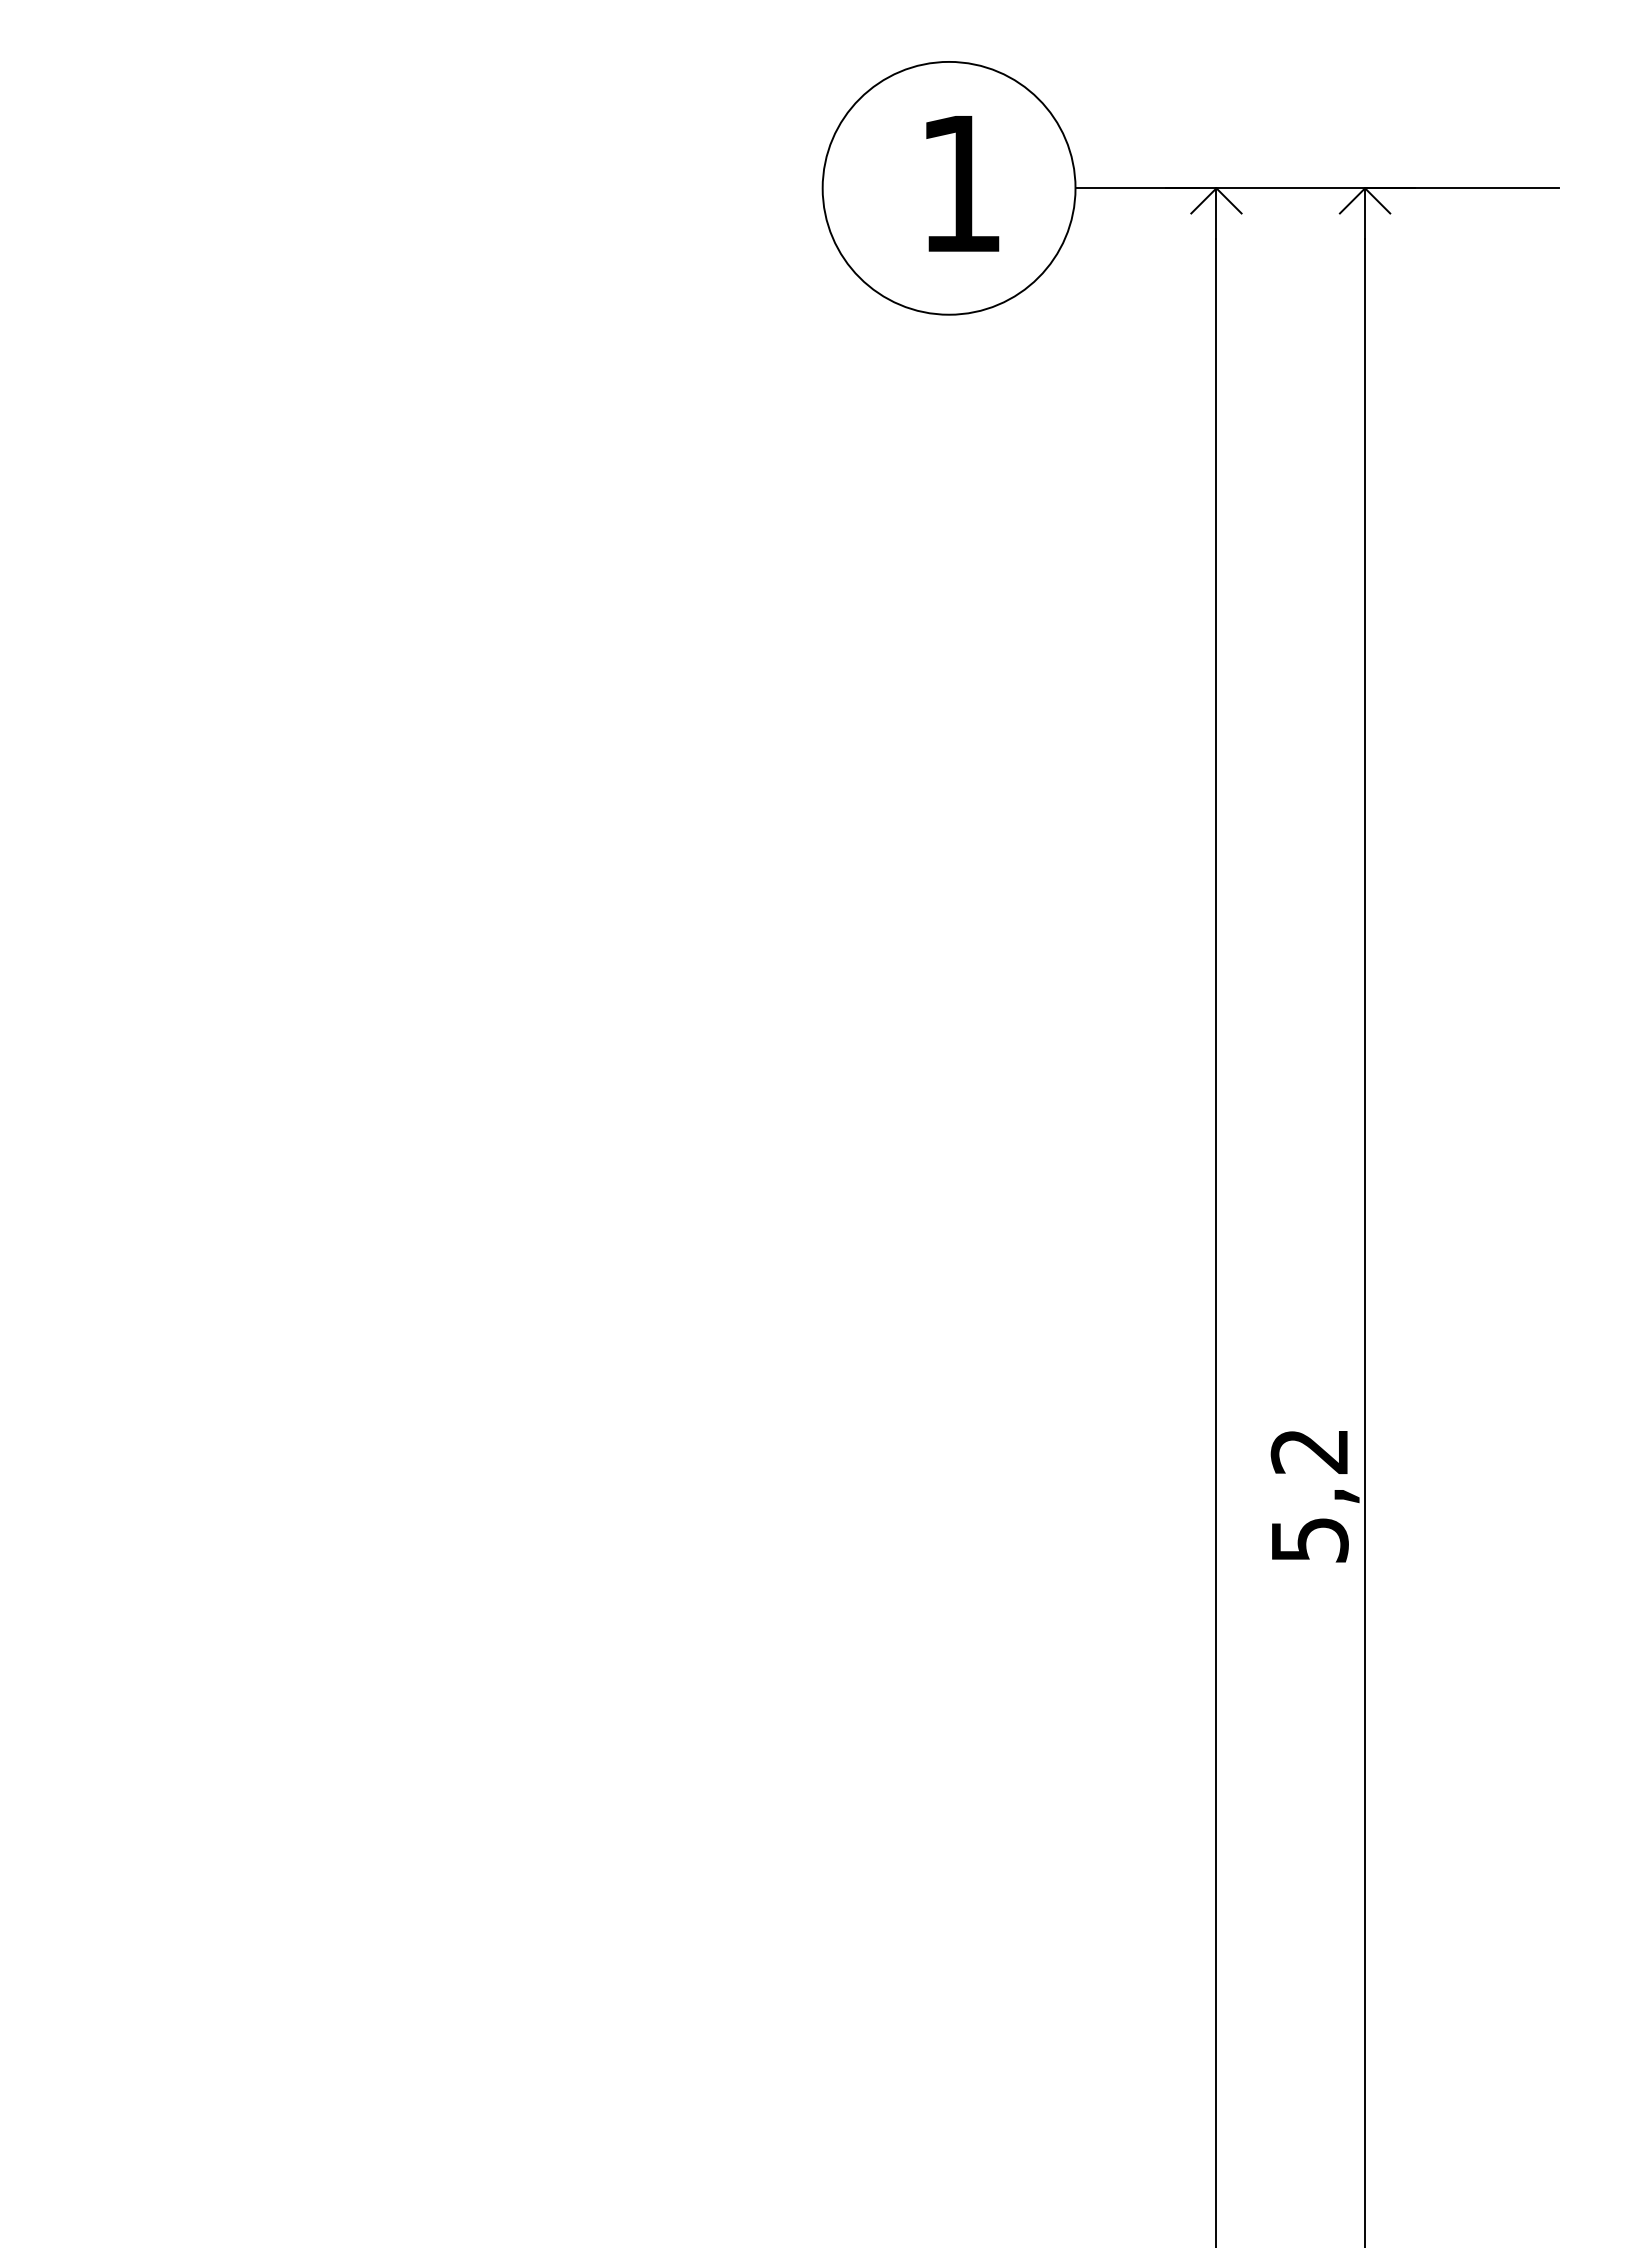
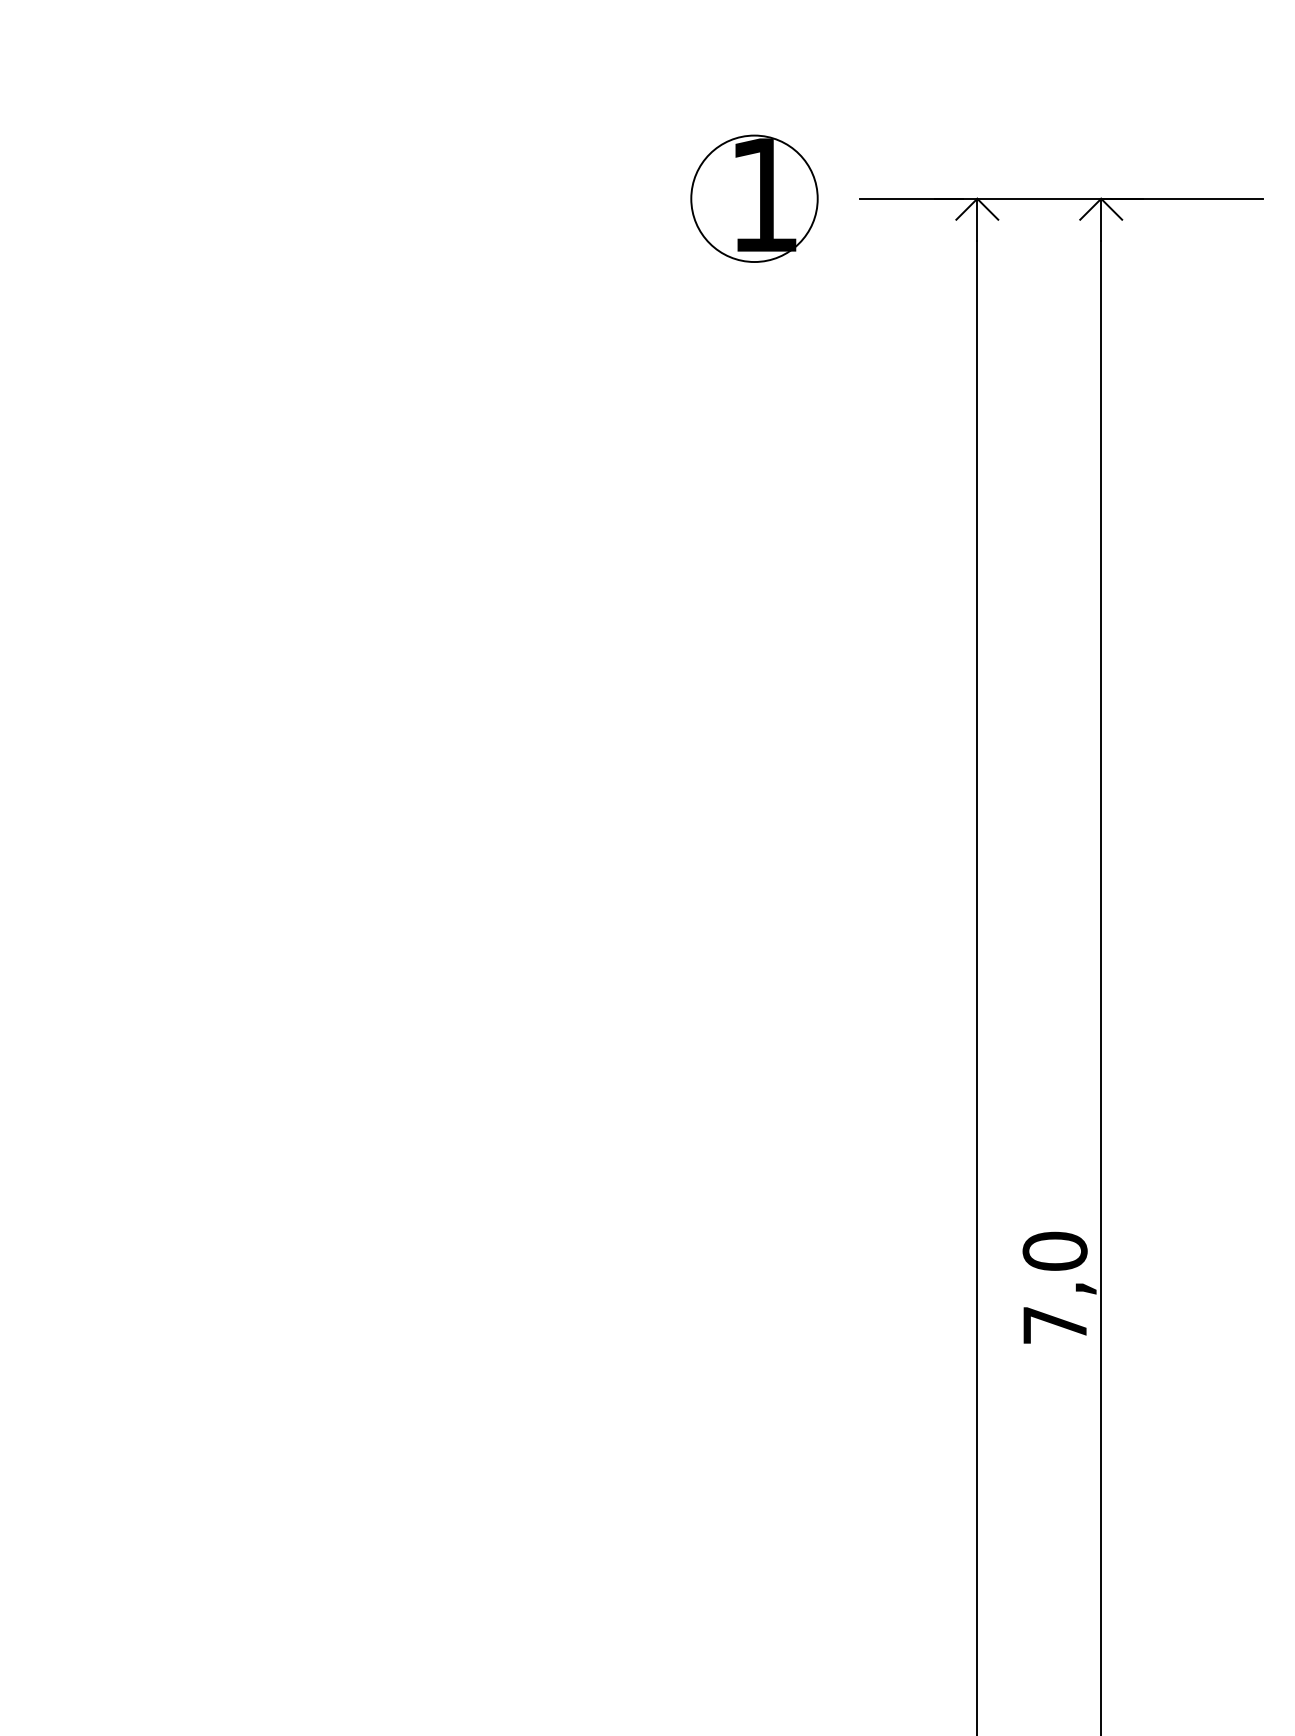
circle: (948, 187) -> (754, 198), size x0.6
text: (1309, 1494) -> (1054, 1287), 5,2 -> 7,0

